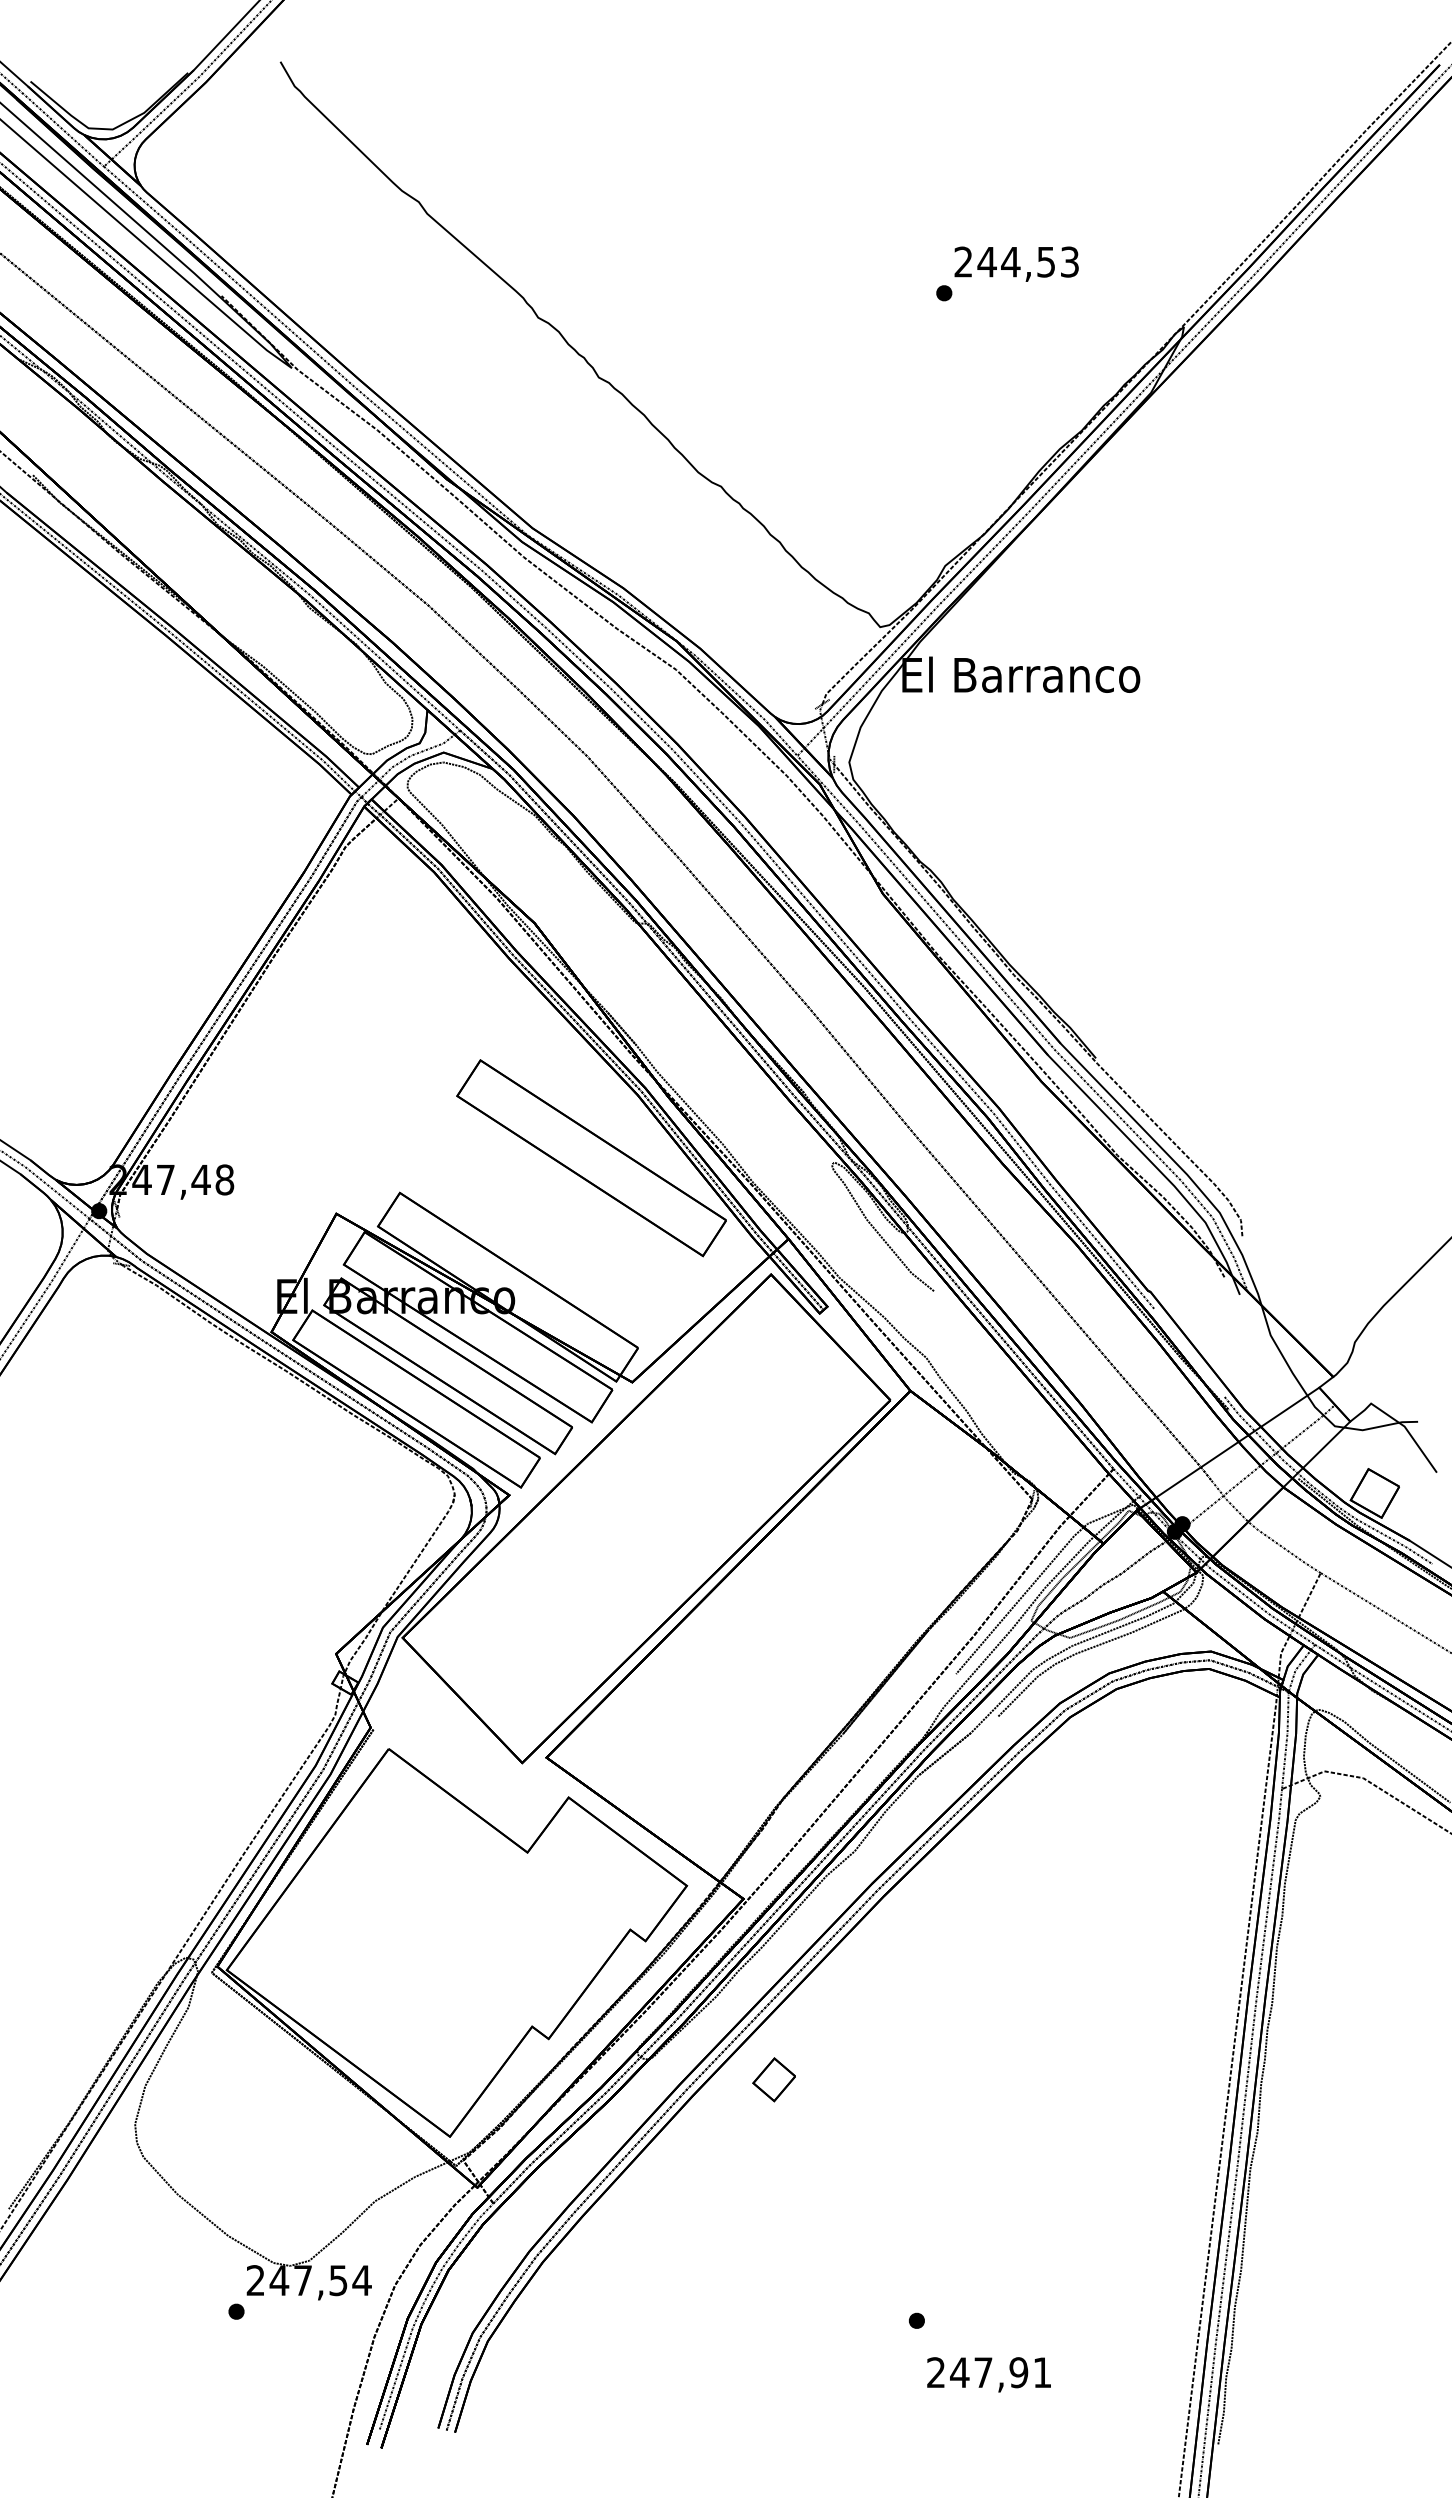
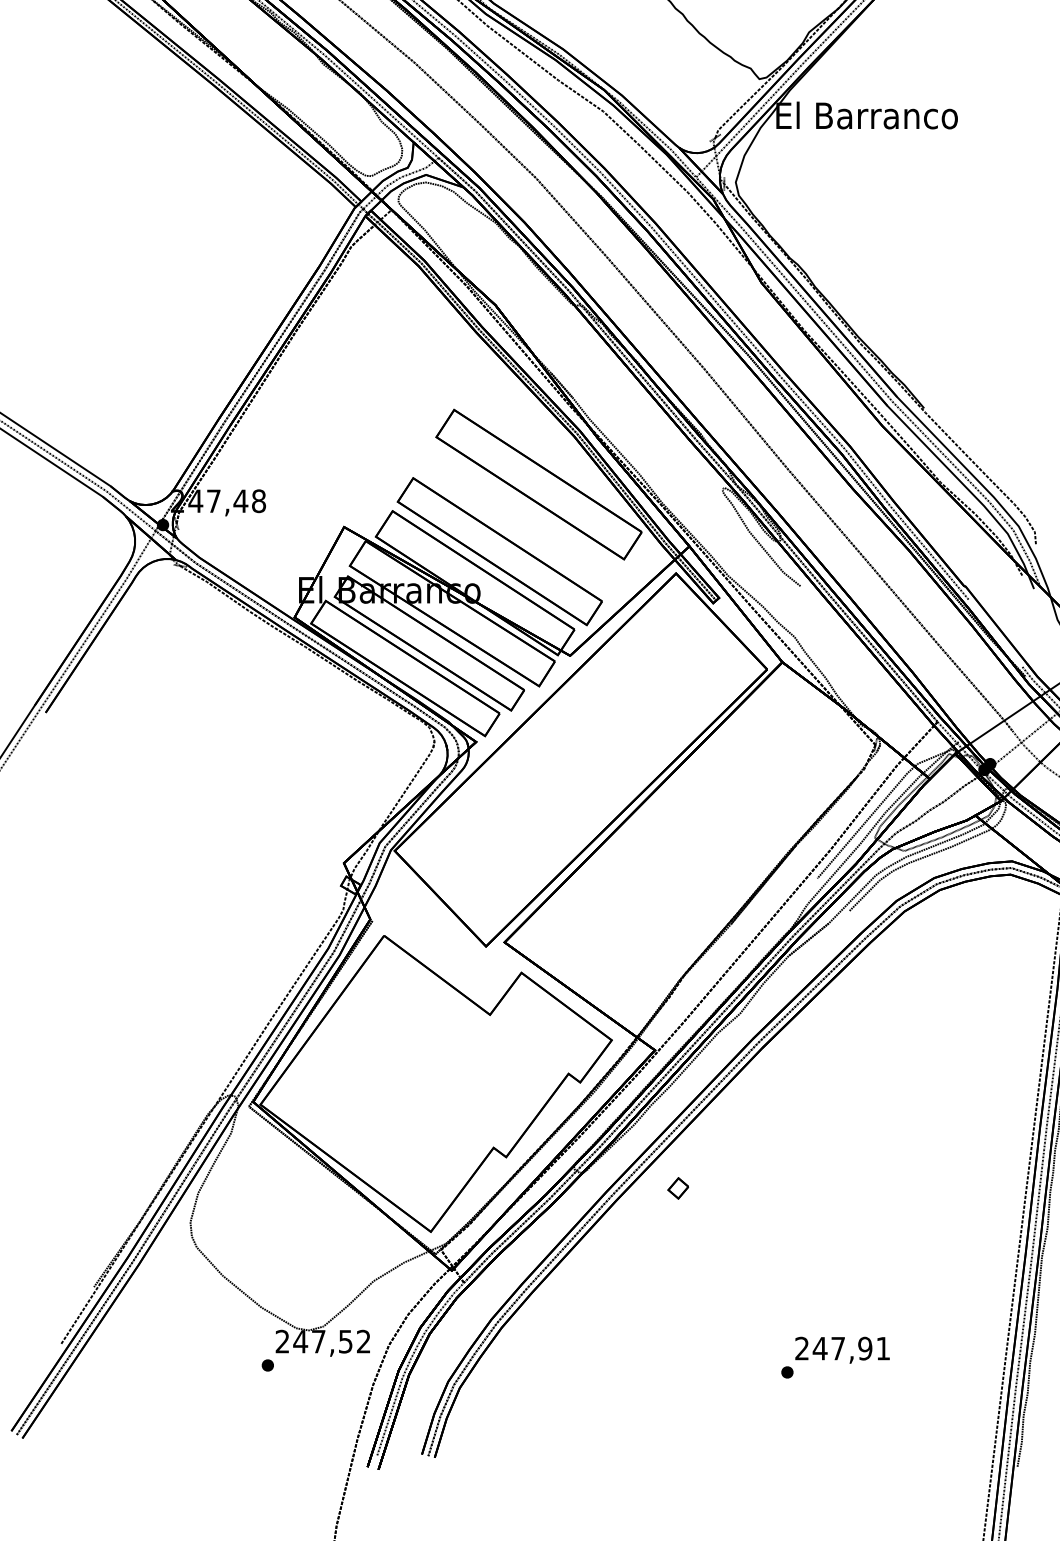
part: (539, 1245) -> (499, 551), added
part: (773, 2079) -> (677, 1188), size x0.62
text: (361, 2280) -> (363, 1341), 247,54 -> 247,52
text: (988, 2374) -> (842, 1350), moved

